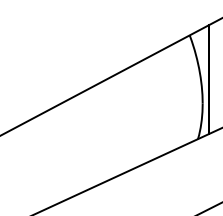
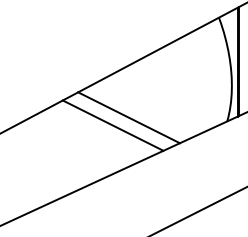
line: (99, 135) -> (128, 117), added
line: (83, 143) -> (112, 125), added

